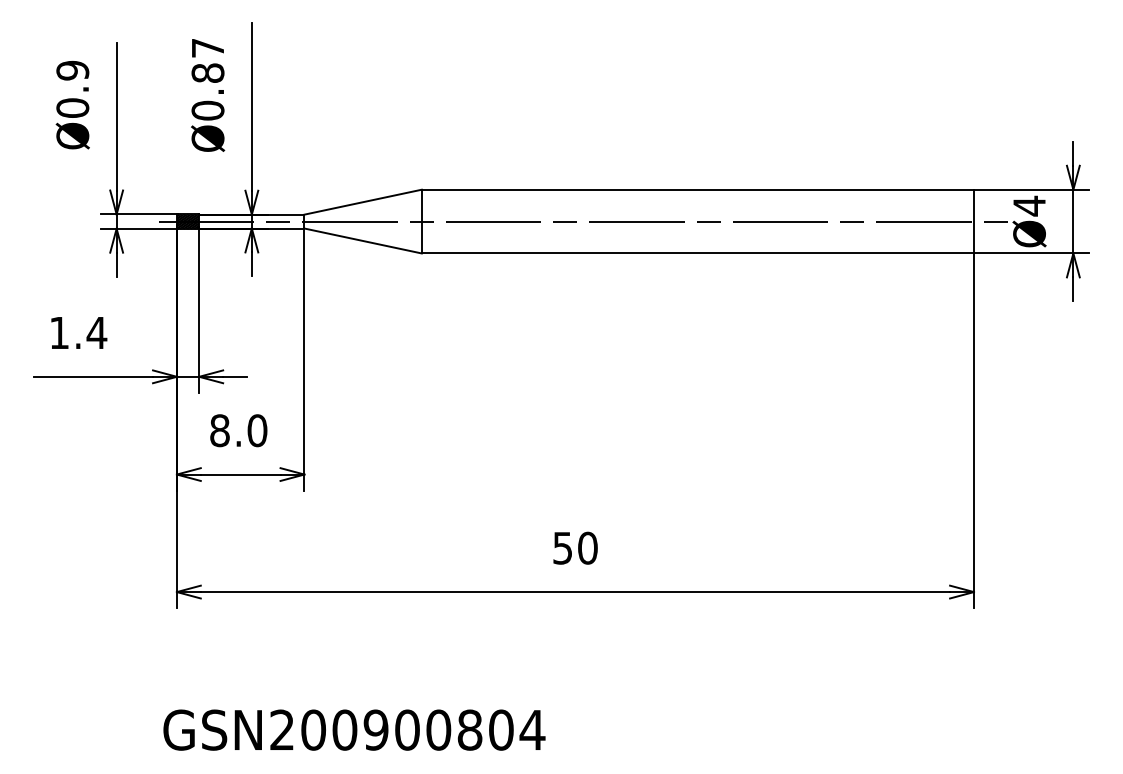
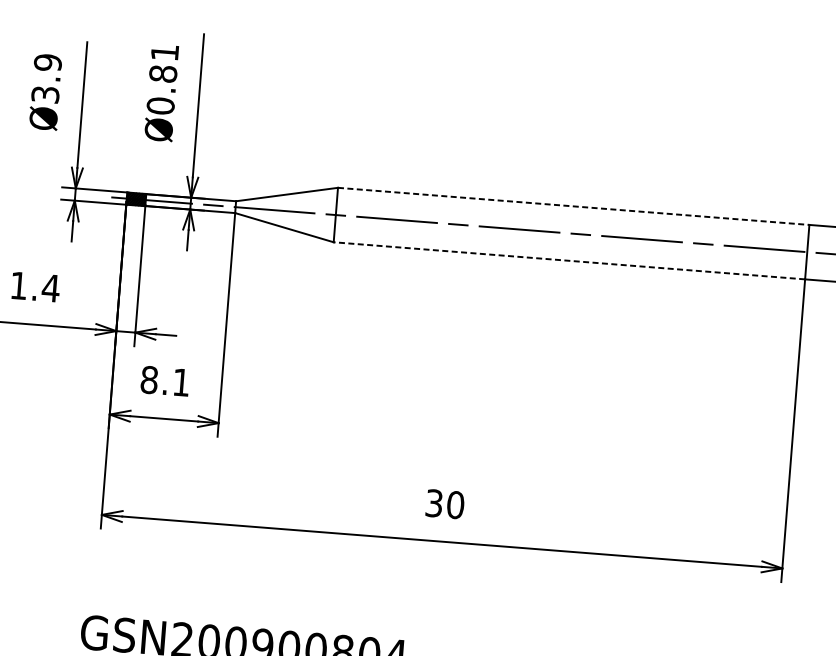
text: (207, 48) -> (164, 52), Ø0.87 -> Ø0.81
text: (72, 107) -> (45, 94), Ø0.9 -> Ø3.9
line: (698, 189) -> (574, 206), solid -> dashed
line: (697, 253) -> (569, 260), solid -> dashed
text: (257, 430) -> (181, 382), 8.0 -> 8.1
text: (563, 547) -> (434, 502), 50 -> 30

